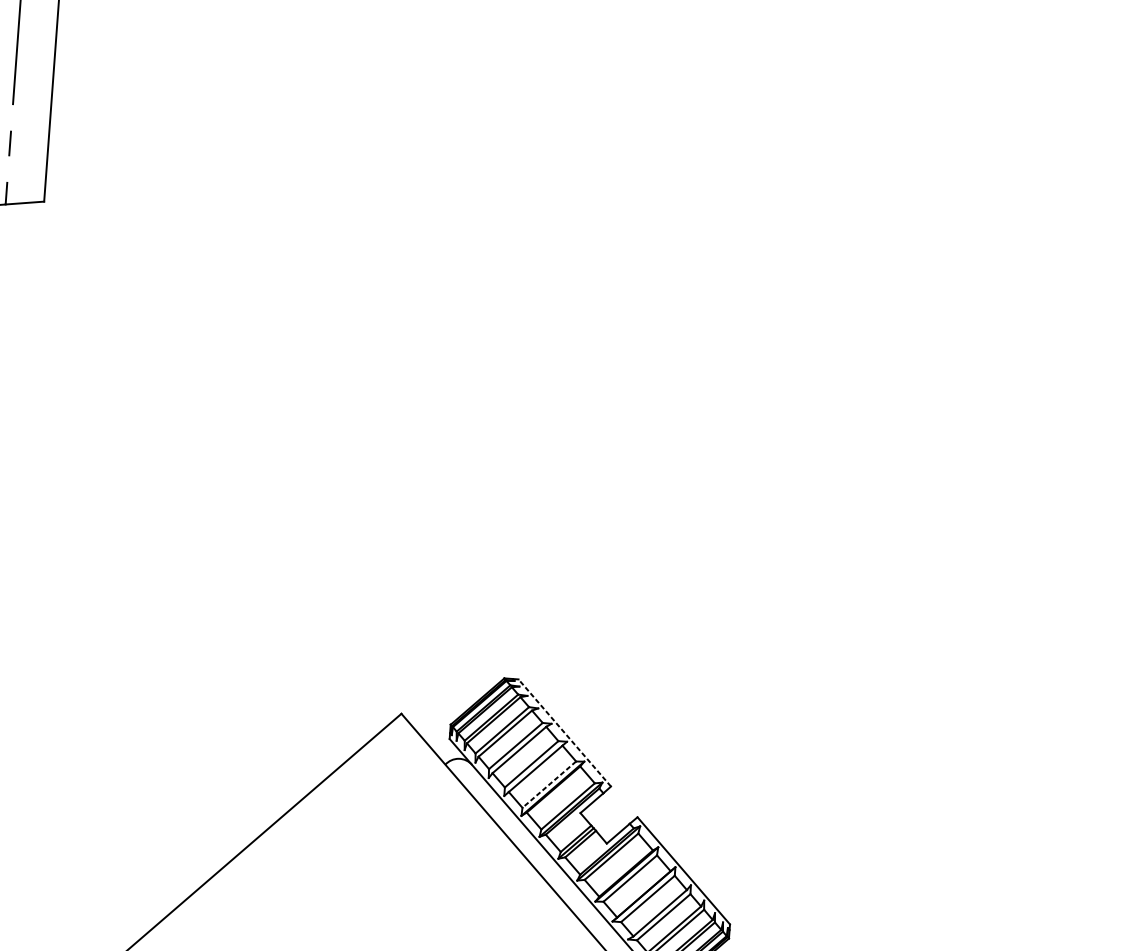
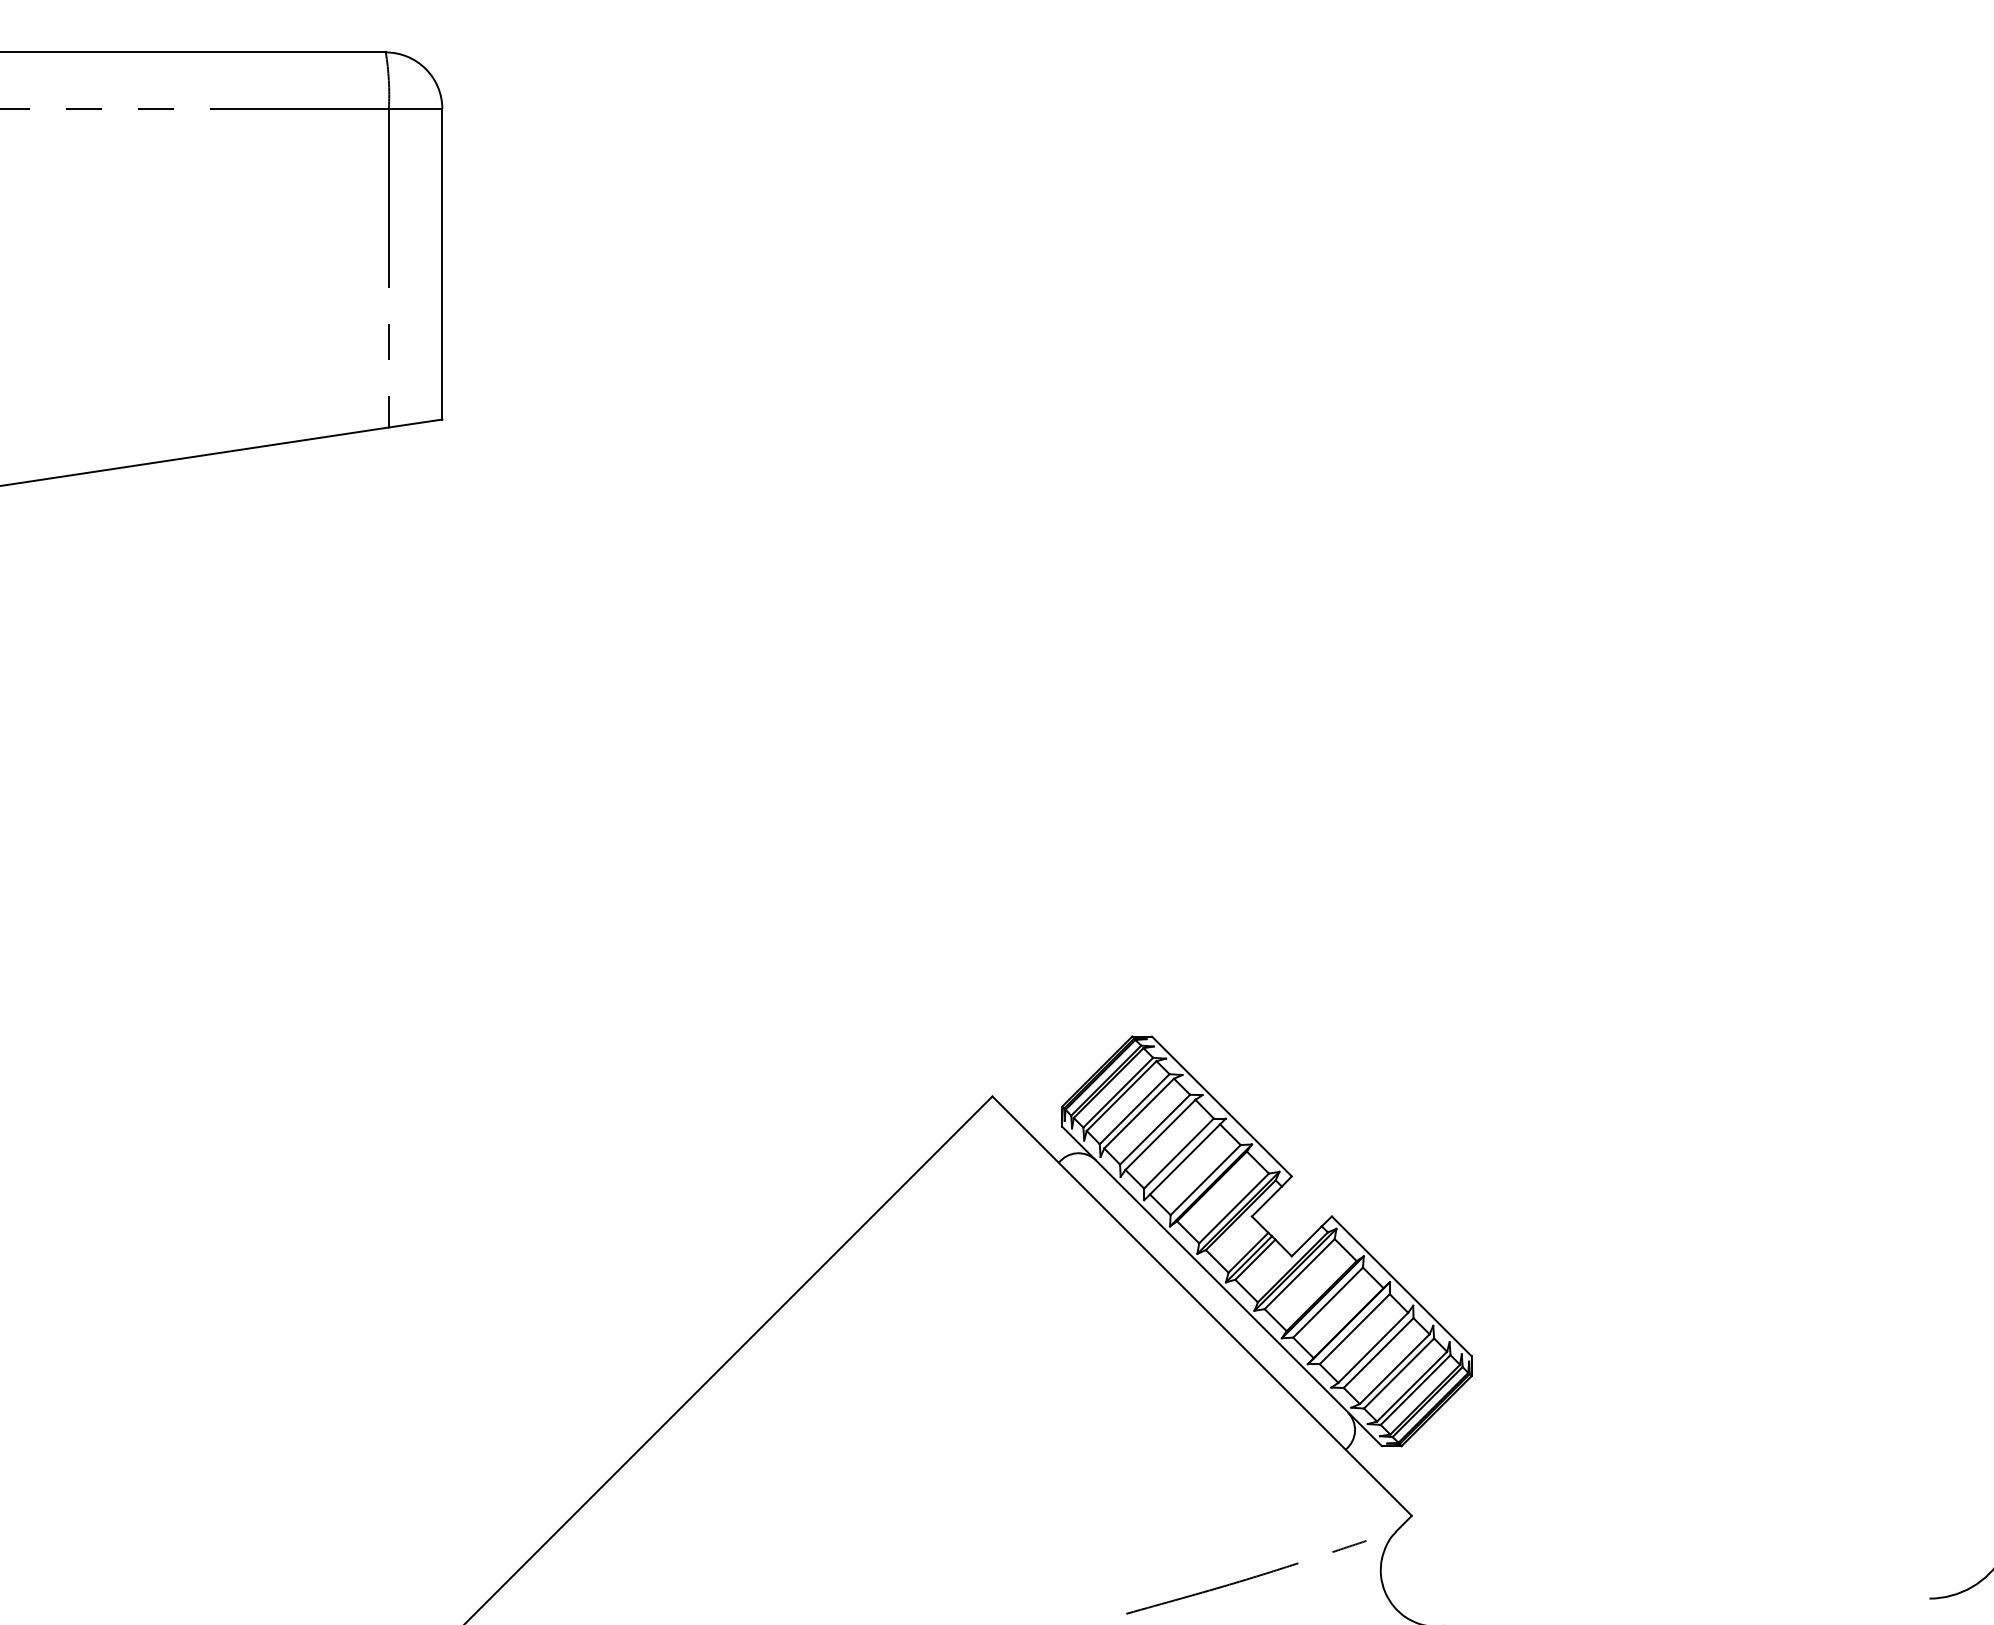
line: (564, 732) -> (1221, 1106), dashed -> solid
line: (549, 784) -> (1205, 1180), dashed -> solid

